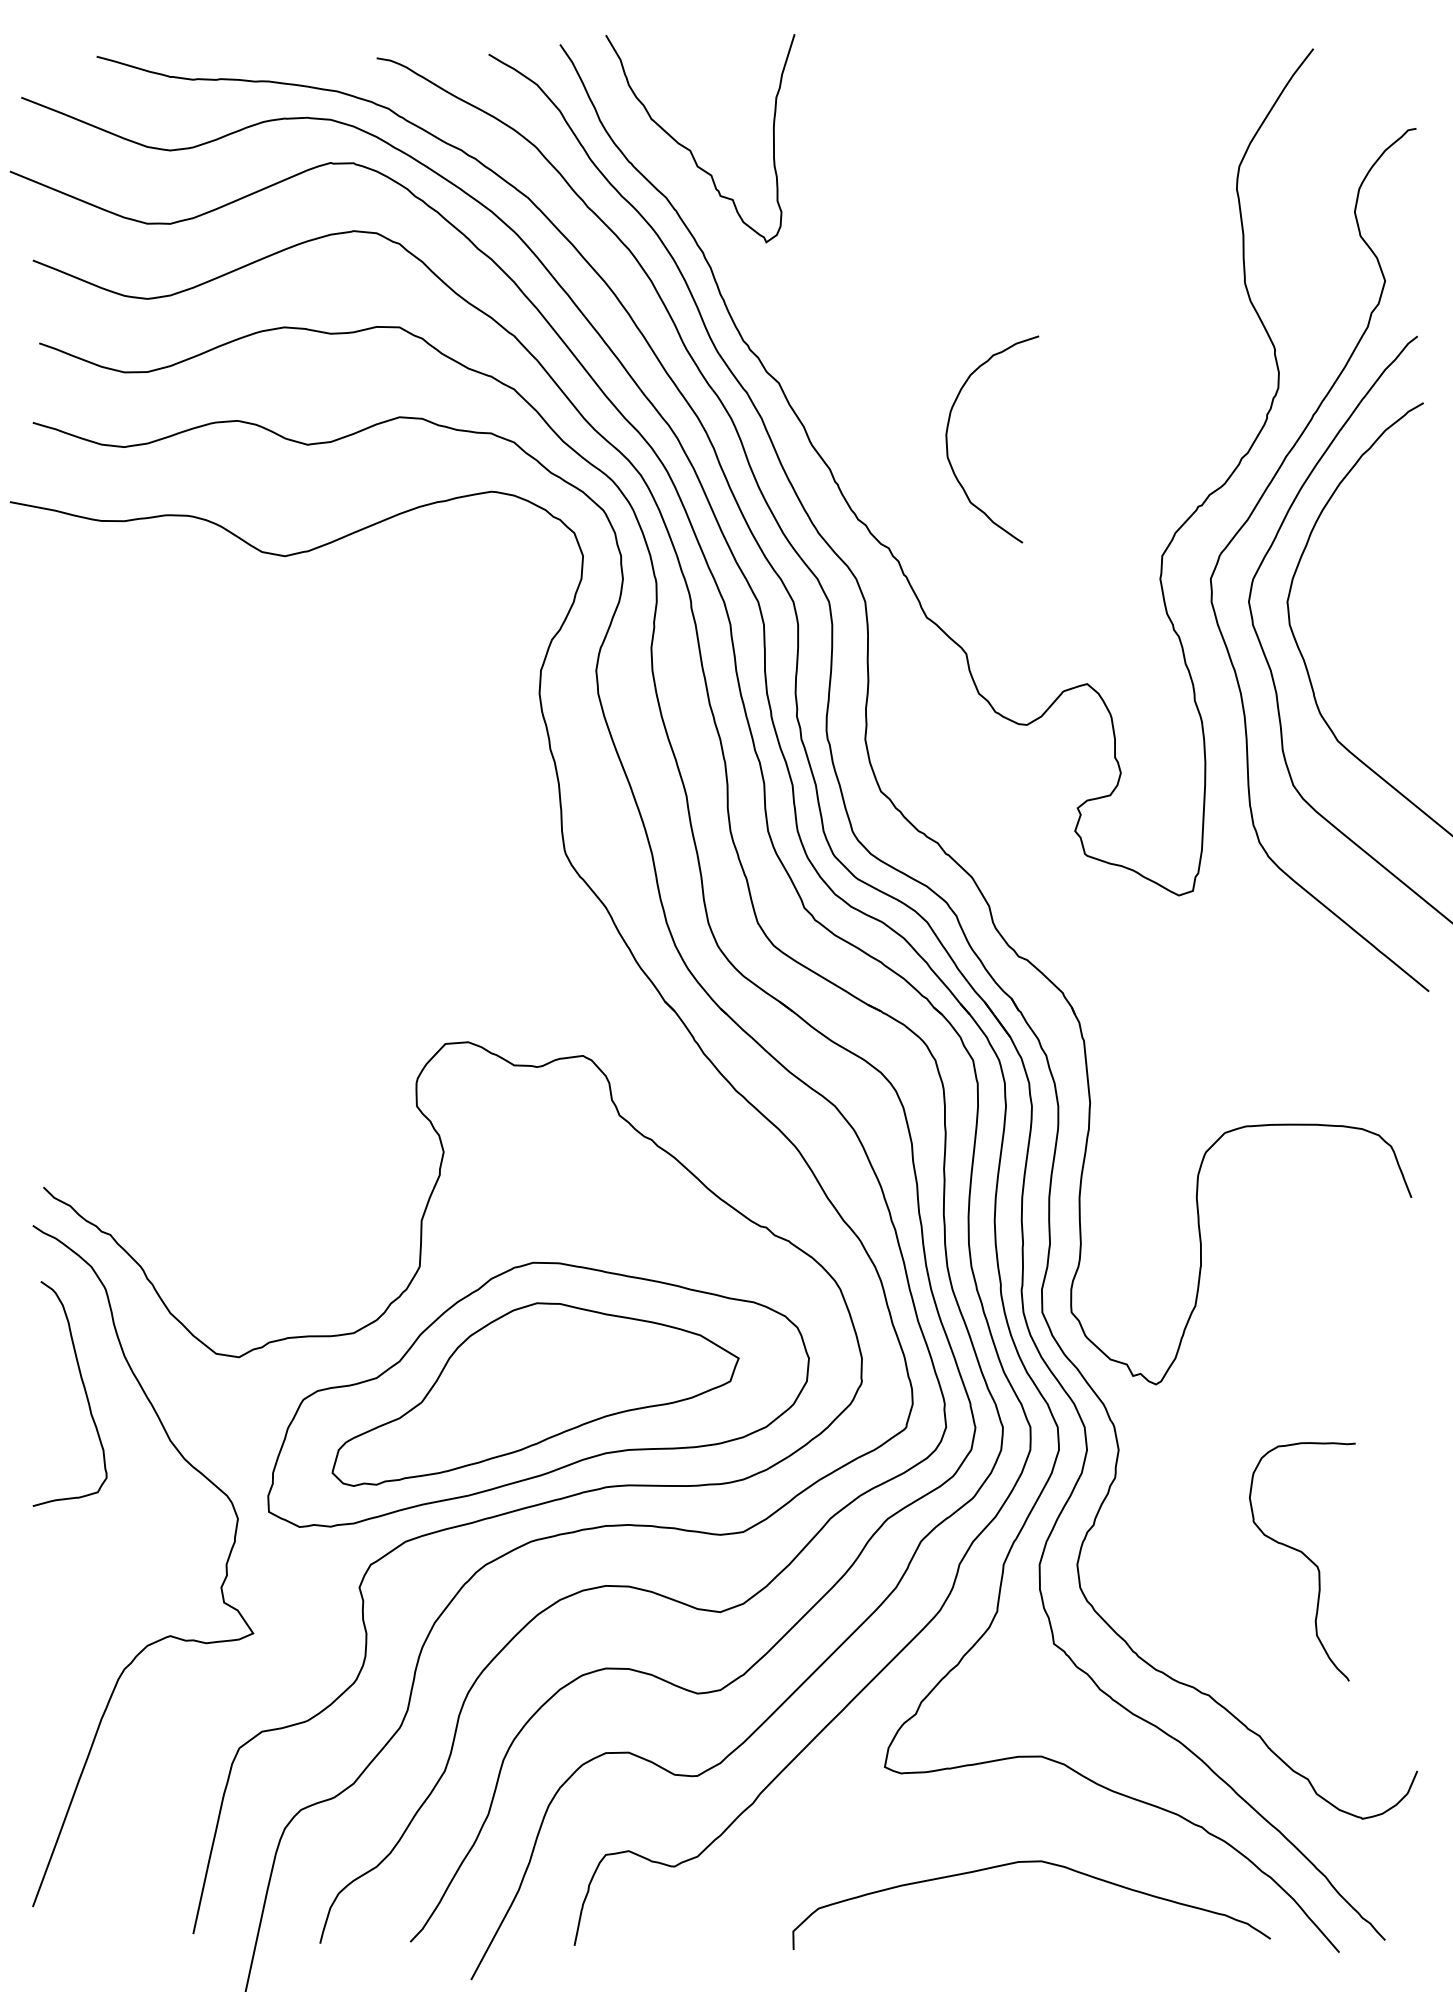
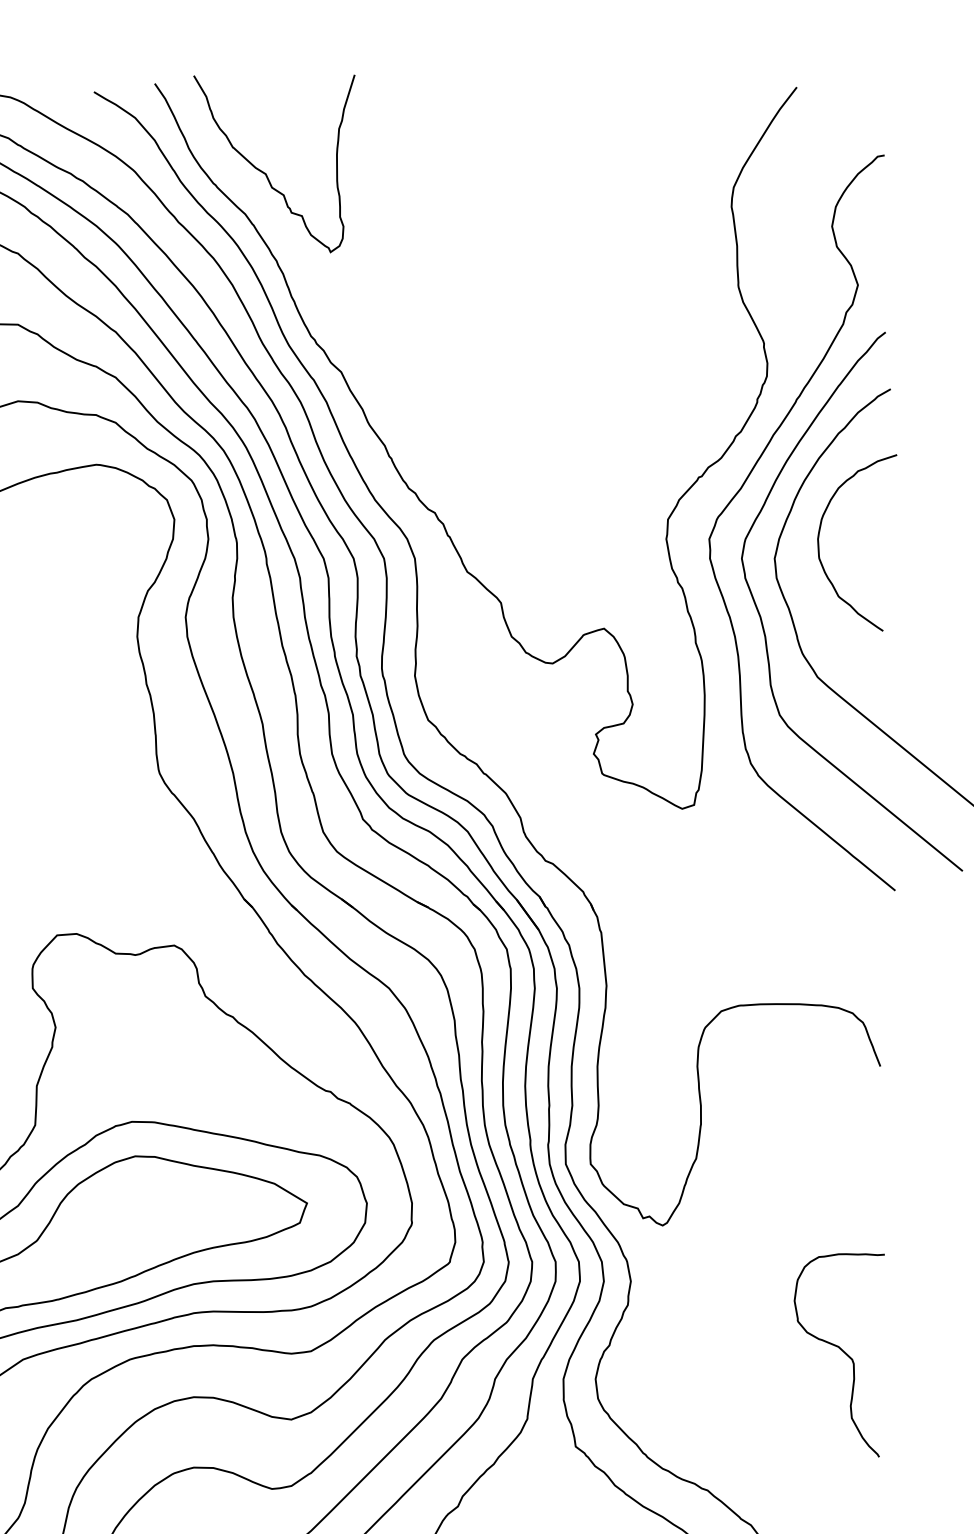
curve: (947, 439) -> (819, 542), moved
curve: (1304, 1556) -> (841, 1350), moved

